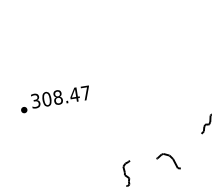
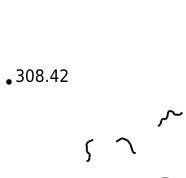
text: (85, 93) -> (63, 75), 308.47 -> 308.42

